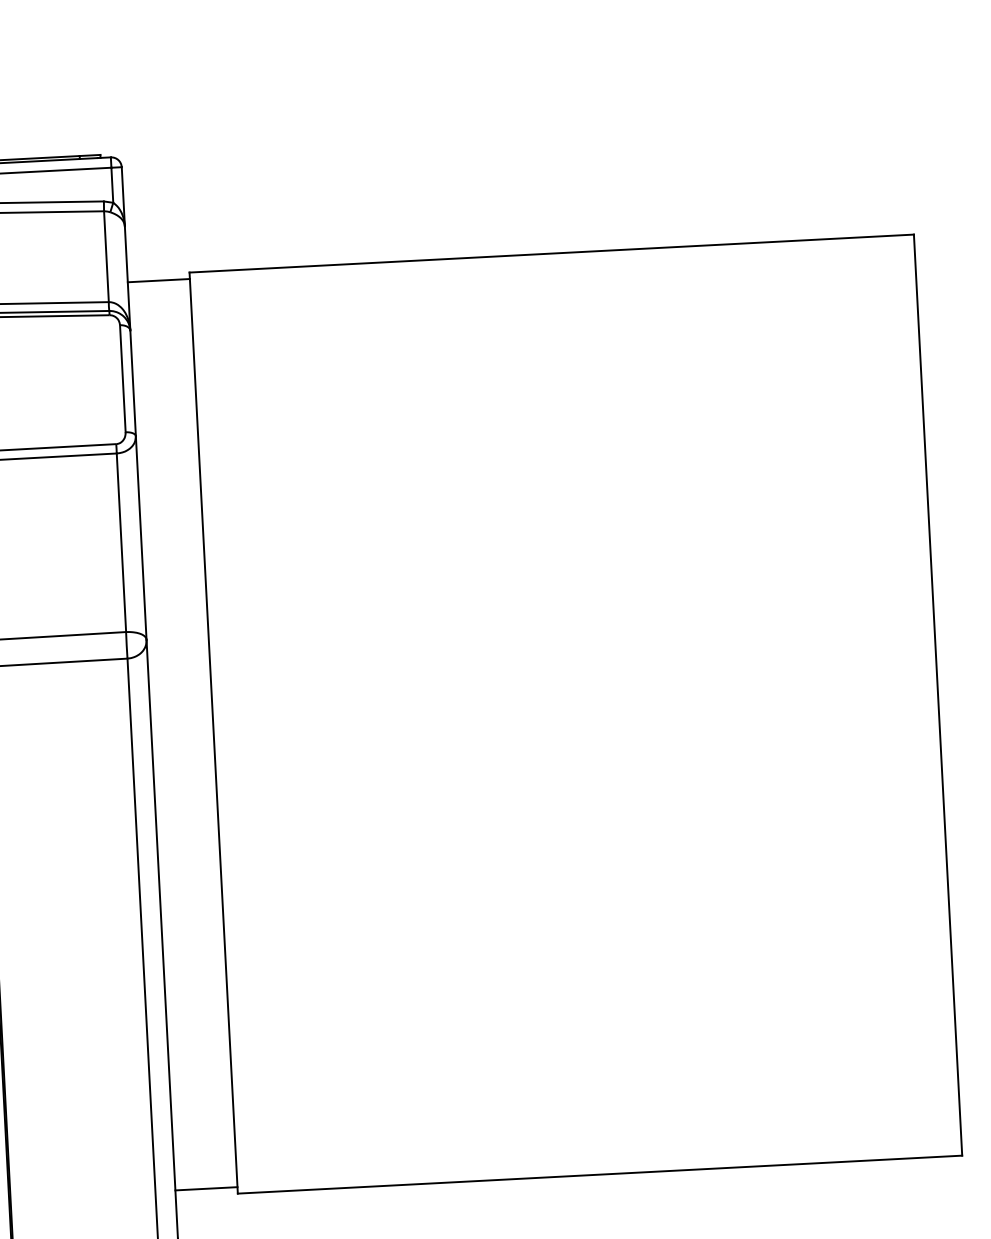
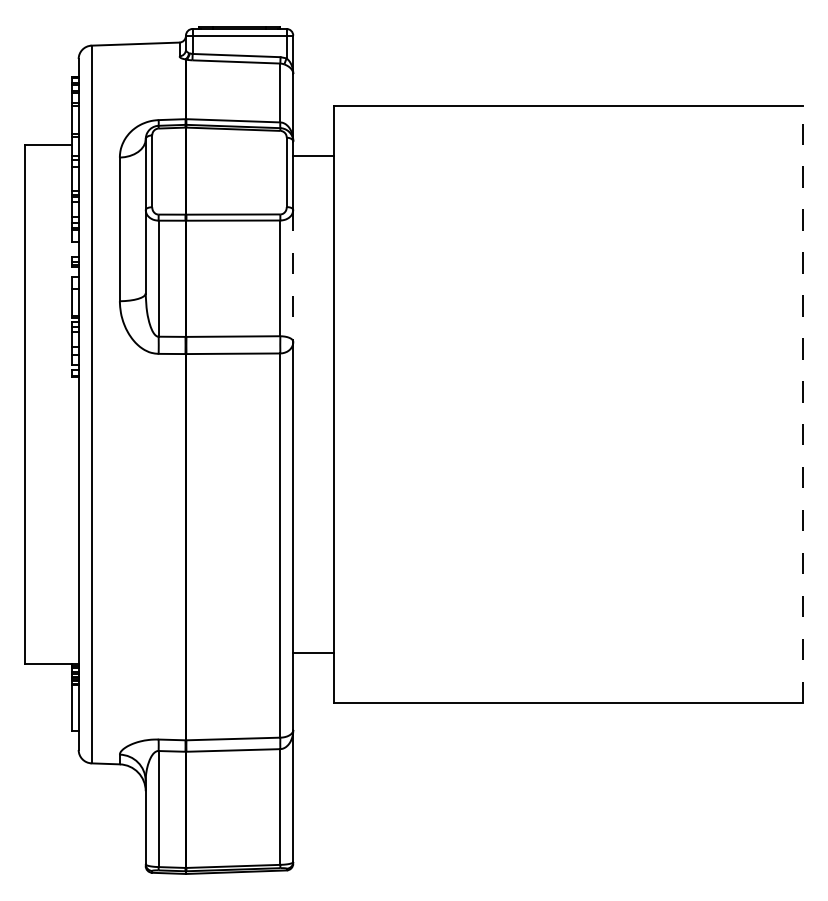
line: (159, 281) -> (313, 156), moved
line: (141, 538) -> (293, 276), solid -> dashed
line: (937, 695) -> (802, 404), solid -> dashed
line: (206, 1188) -> (313, 652), moved

